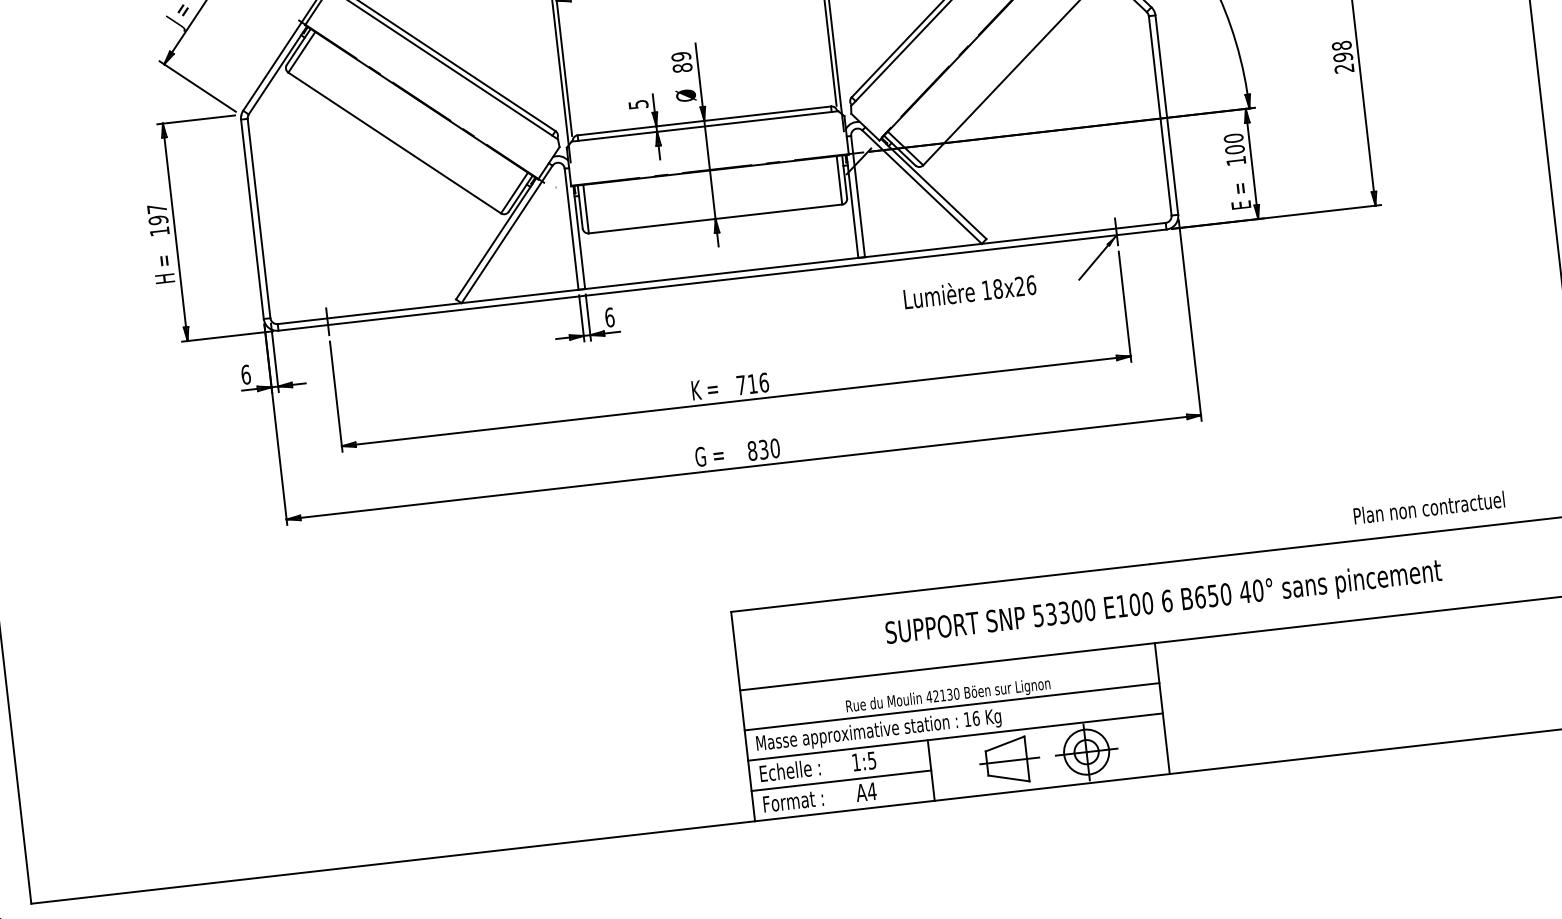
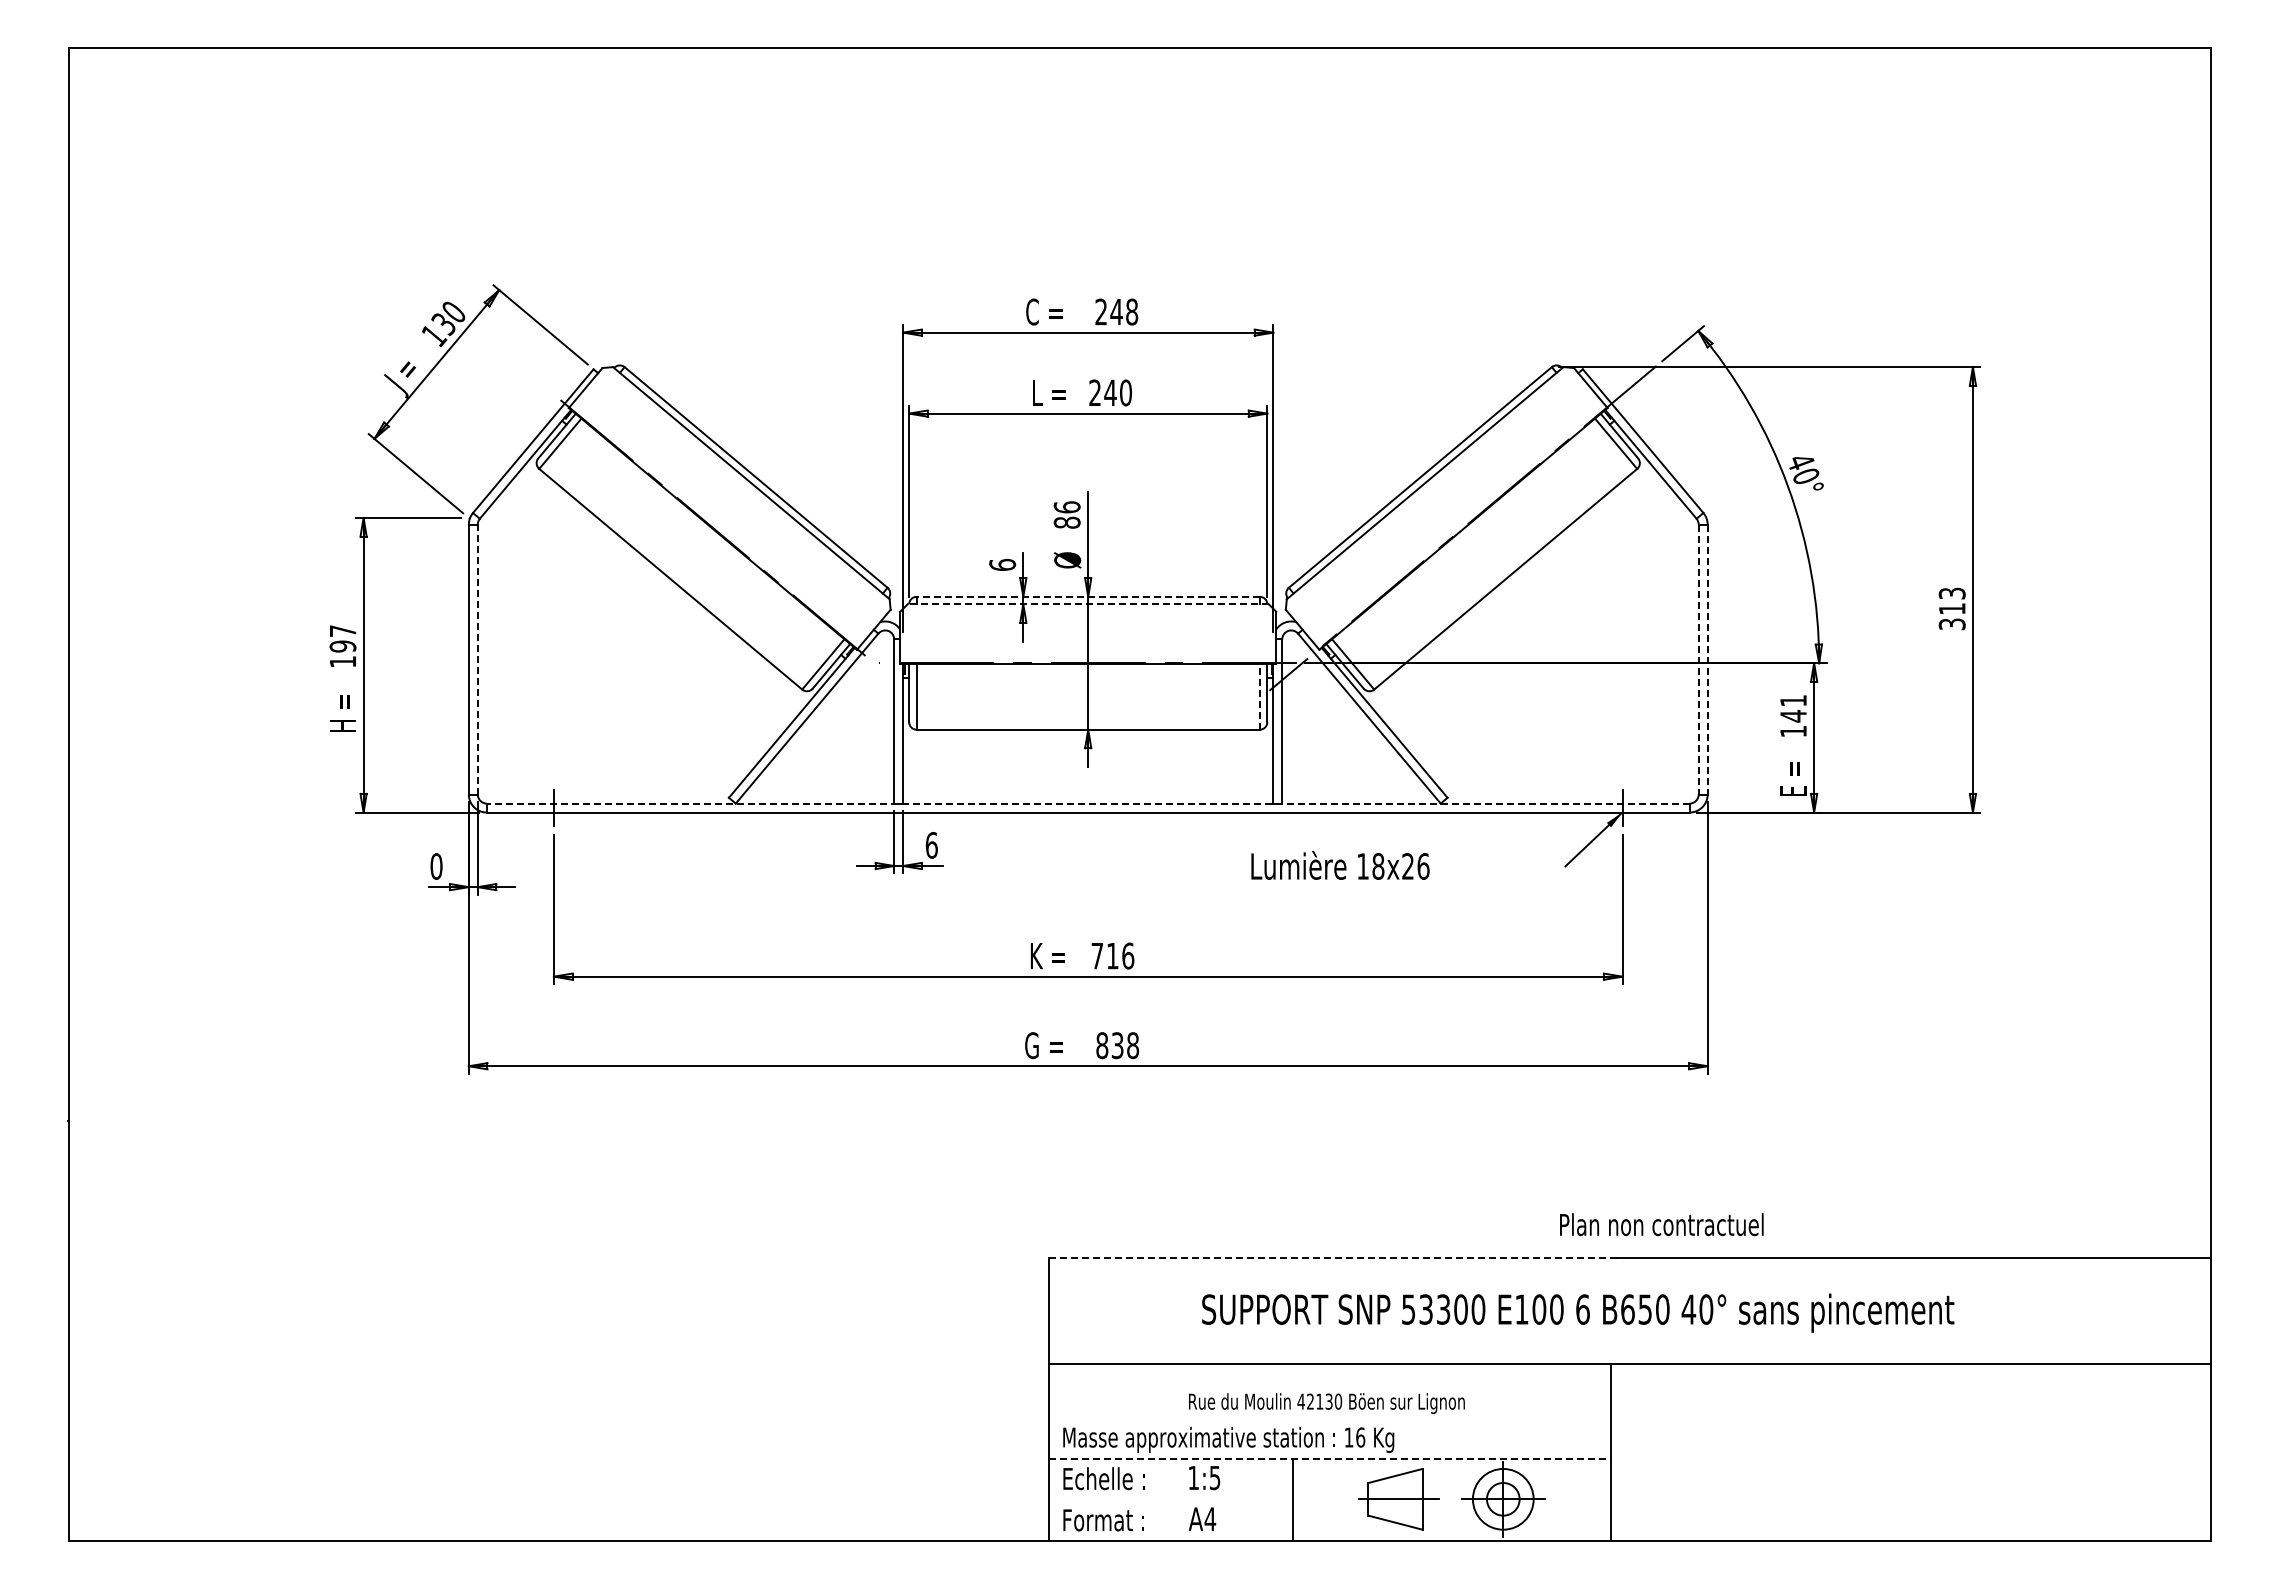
text: (680, 56) -> (1066, 507), 89 -> 86
text: (1342, 56) -> (1951, 608), 298 -> 313
text: (638, 104) -> (1002, 564), 5 -> 6
line: (1166, 115) -> (1707, 660), solid -> dashed
line: (1160, 116) -> (1698, 660), solid -> dashed
line: (704, 120) -> (1088, 596), solid -> dashed
line: (705, 126) -> (1088, 604), solid -> dashed
text: (1234, 144) -> (1793, 708), 100 -> 141
line: (839, 180) -> (1259, 696), solid -> dashed
line: (258, 218) -> (477, 659), solid -> dashed
line: (721, 273) -> (1087, 803), solid -> dashed
text: (969, 291) -> (1340, 865), moved
text: (245, 374) -> (436, 866), 6 -> 0
text: (775, 448) -> (1133, 1045), 830 -> 838
text: (1429, 507) -> (1661, 1224), moved
line: (940, 587) -> (1333, 1257), solid -> dashed
text: (1164, 603) -> (1578, 1312), moved
line: (952, 707) -> (1330, 1418), removed
line: (955, 737) -> (1330, 1459), solid -> dashed
line: (841, 781) -> (1170, 1500), removed

